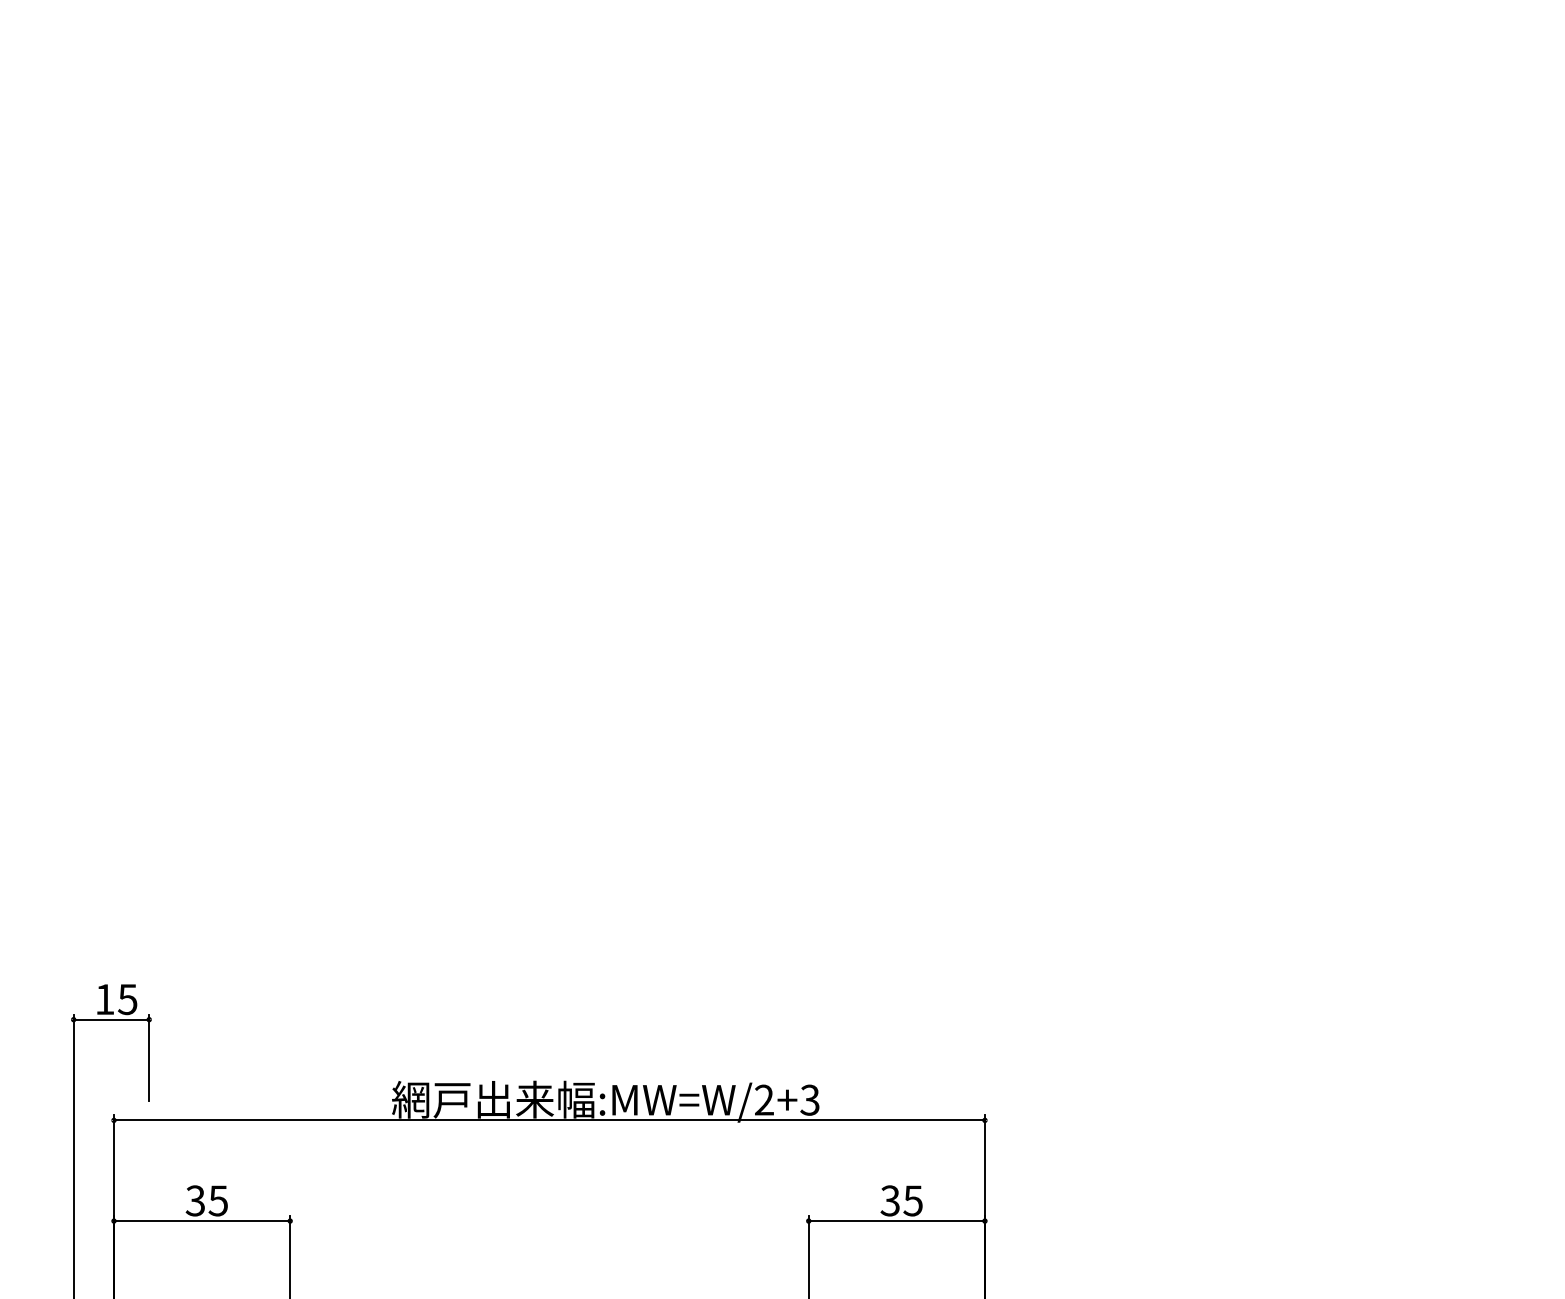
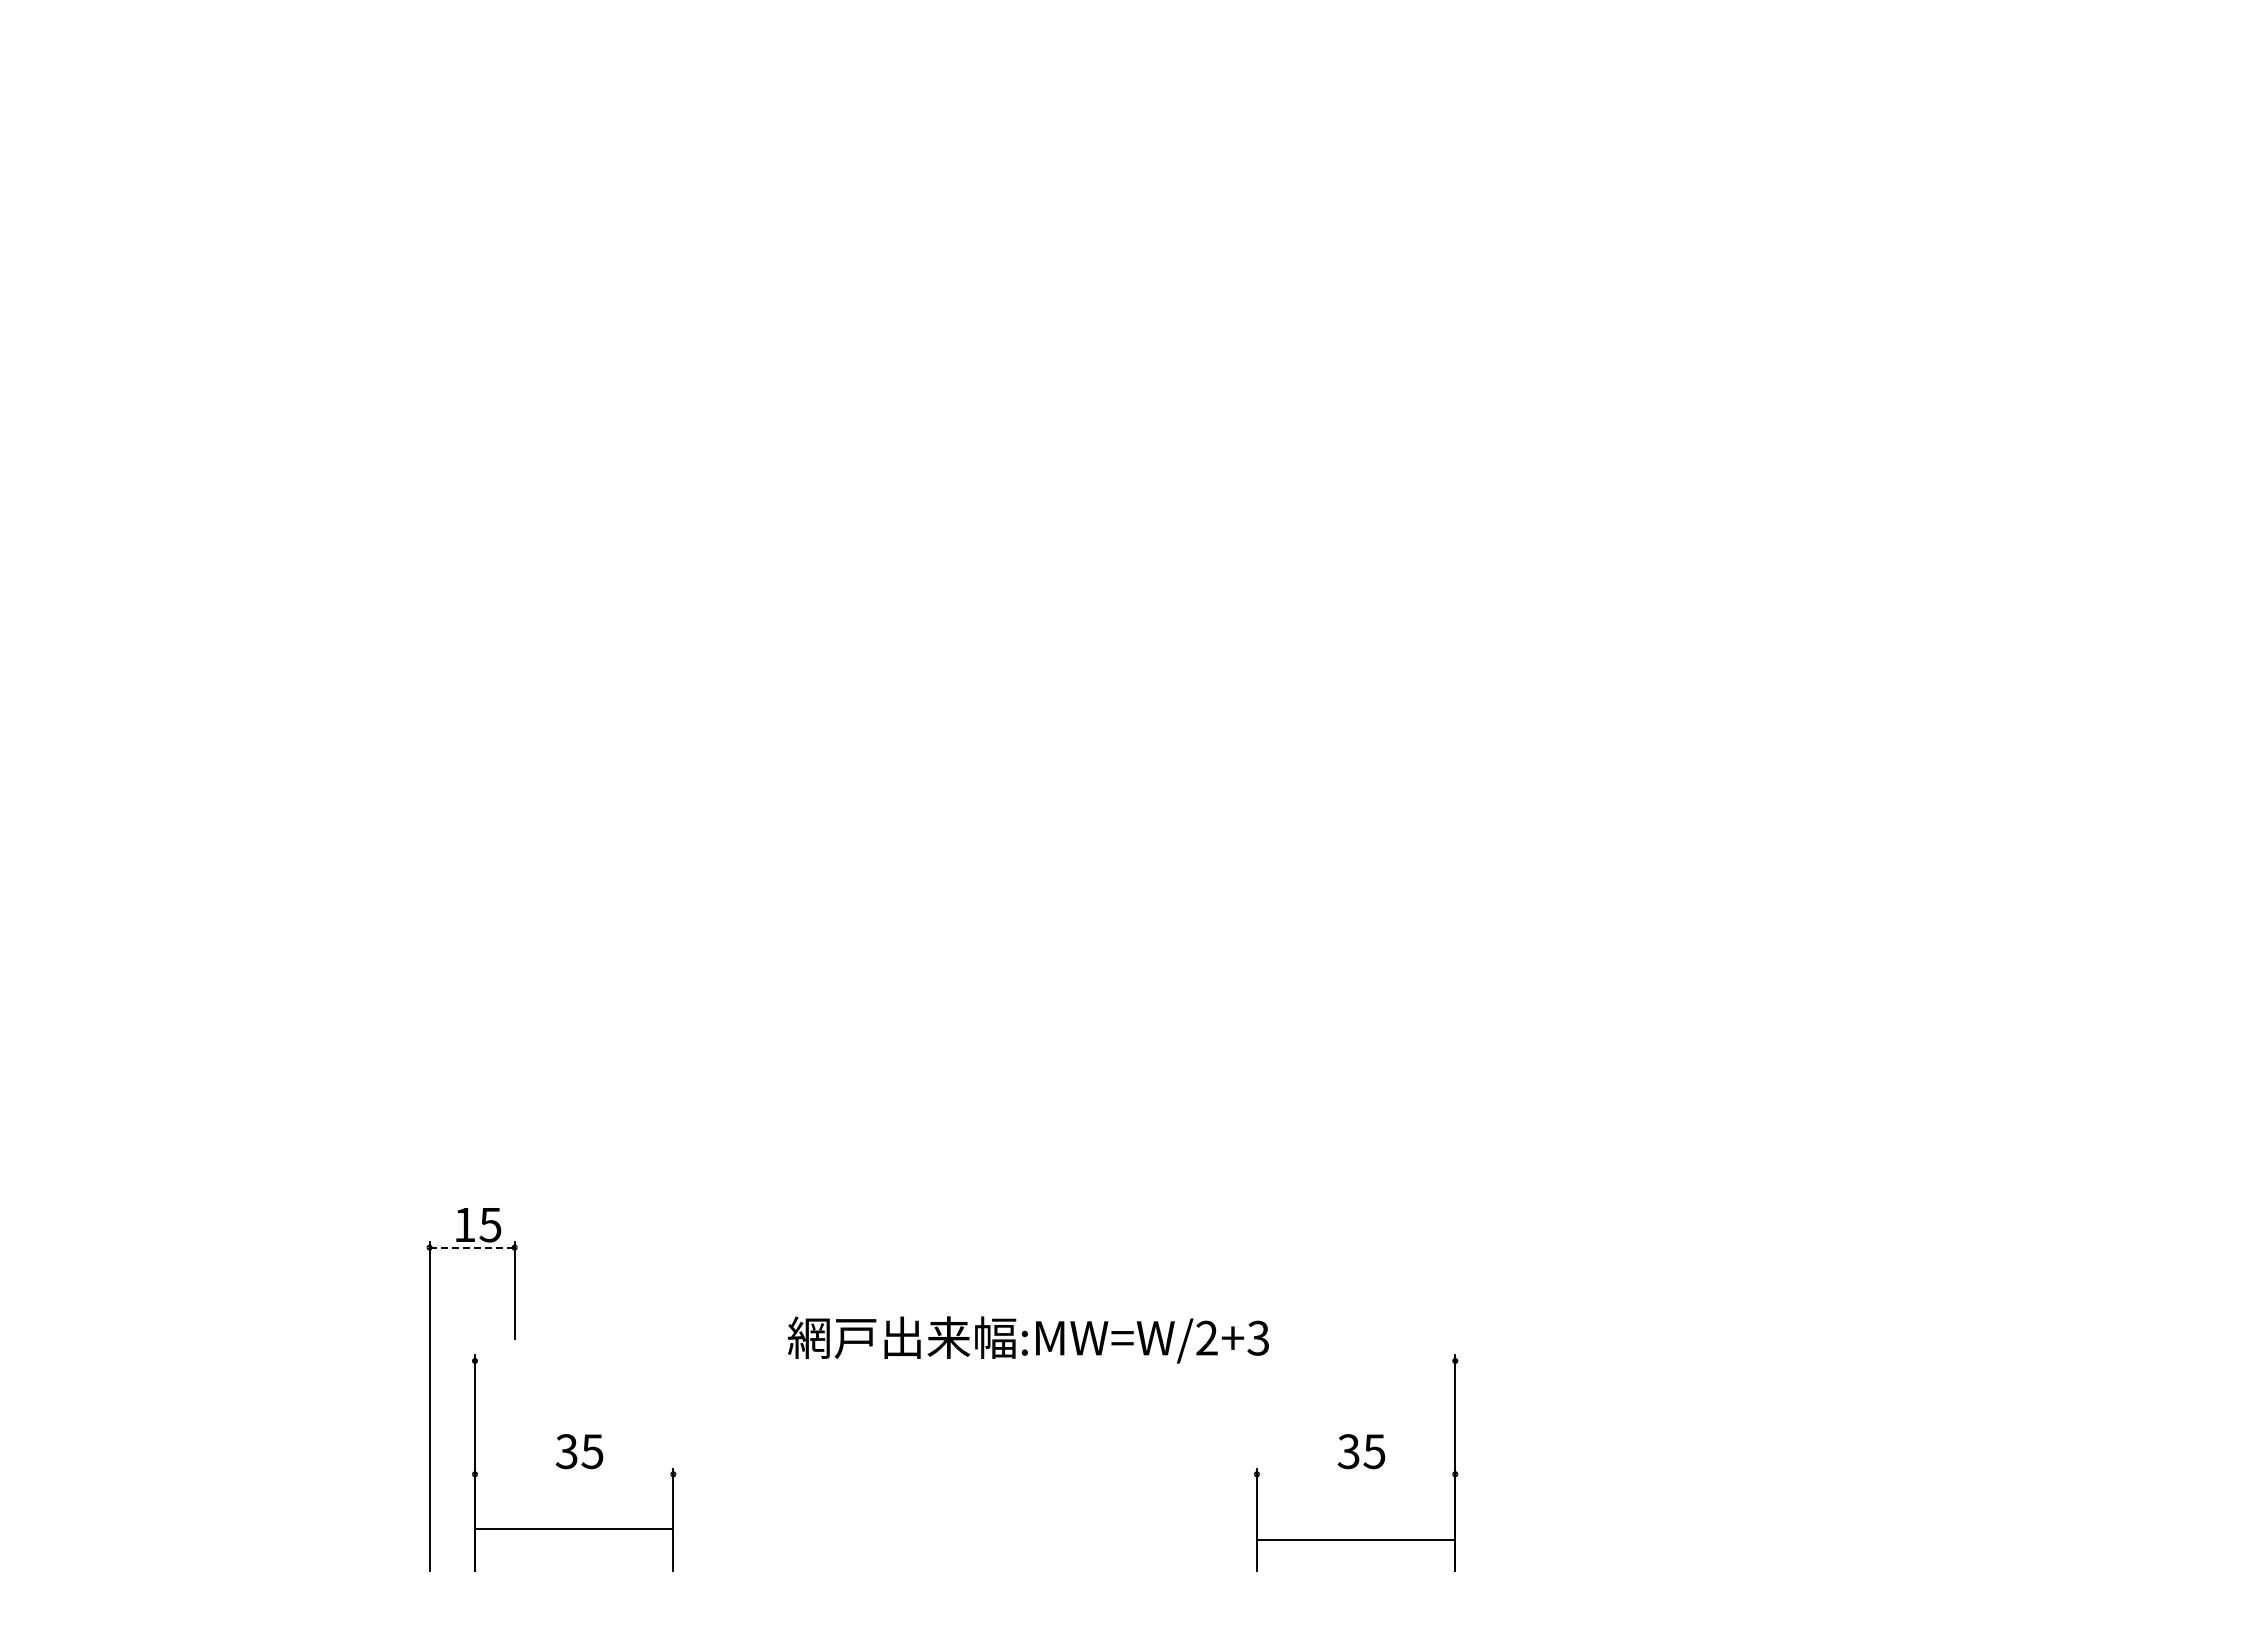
line: (111, 1019) -> (472, 1247), solid -> dashed
line: (548, 1119) -> (964, 1360), removed
line: (201, 1221) -> (573, 1529), moved
line: (896, 1221) -> (1355, 1540), moved

